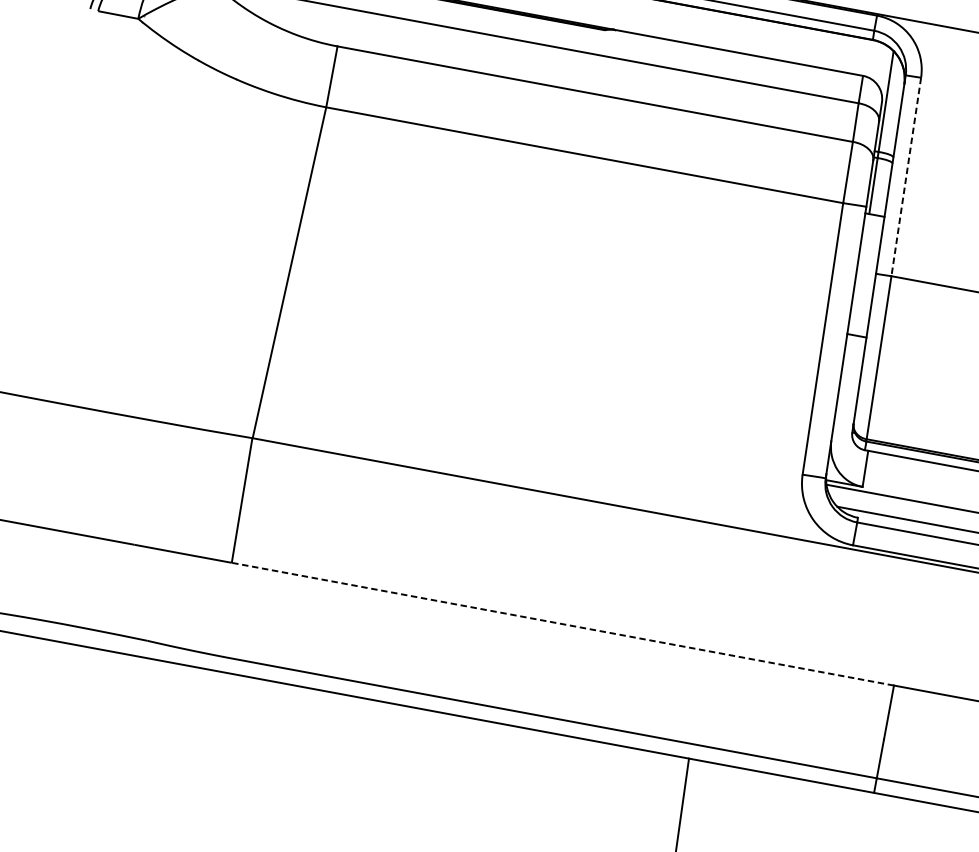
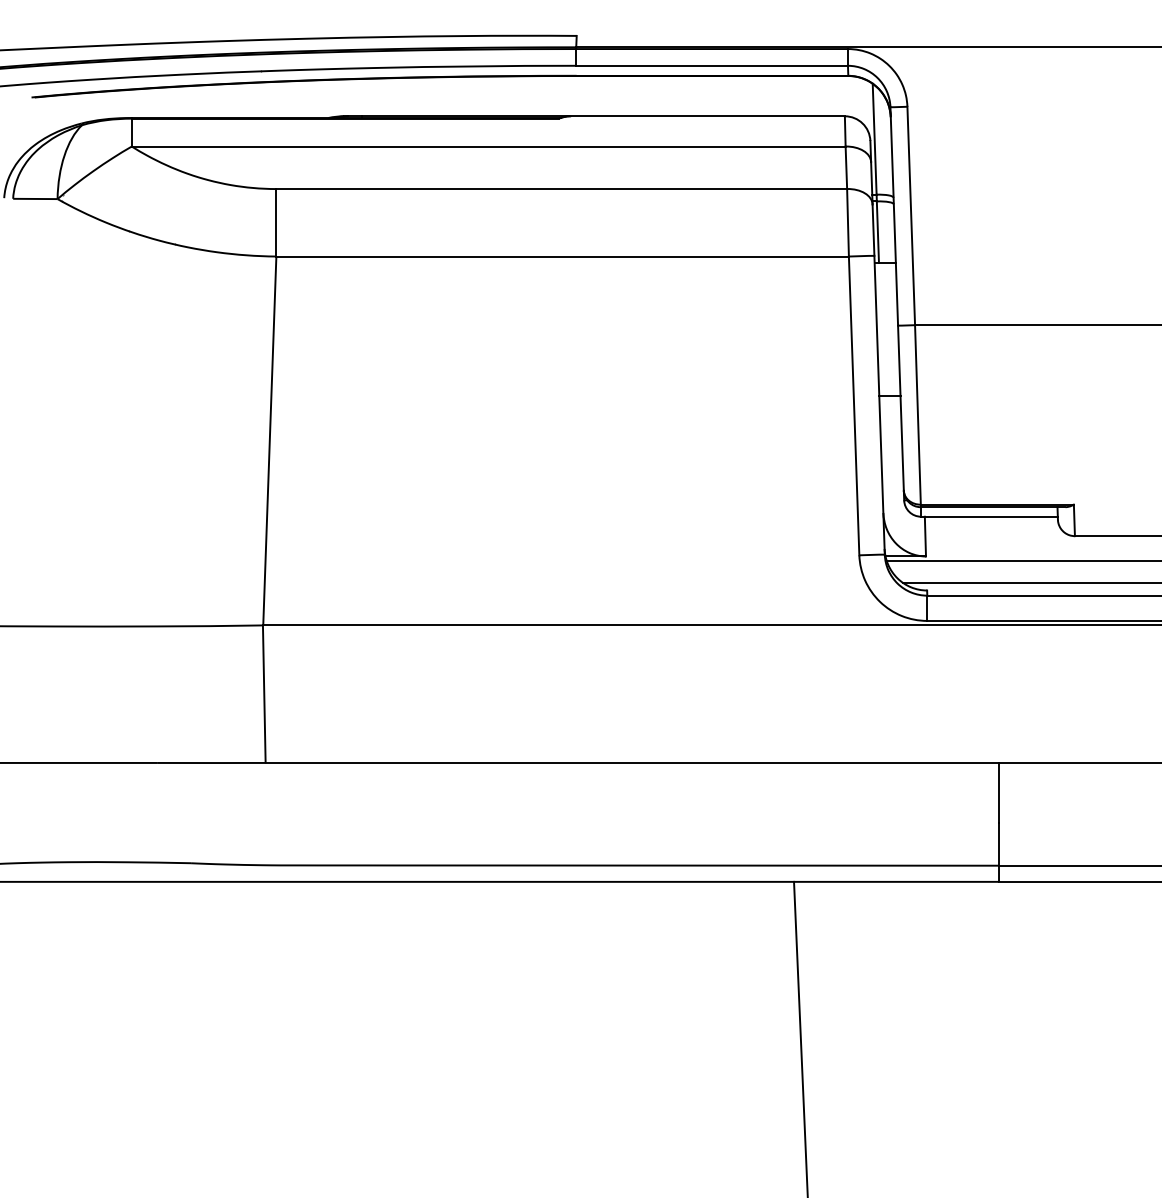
line: (906, 177) -> (911, 216), dashed -> solid
line: (563, 623) -> (632, 762), dashed -> solid

